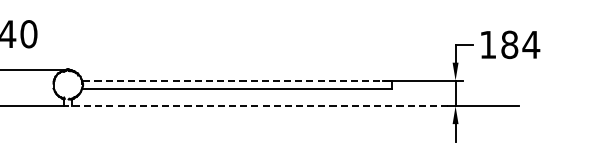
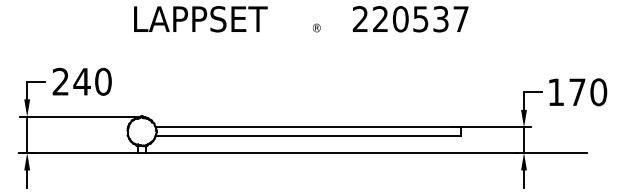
text: (520, 45) -> (588, 92), 184 -> 170
line: (236, 80) -> (308, 127), dashed -> solid
line: (256, 105) -> (327, 152), dashed -> solid

